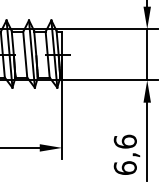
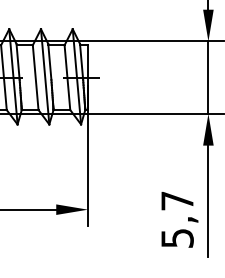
text: (125, 154) -> (177, 219), 6,6 -> 5,7

